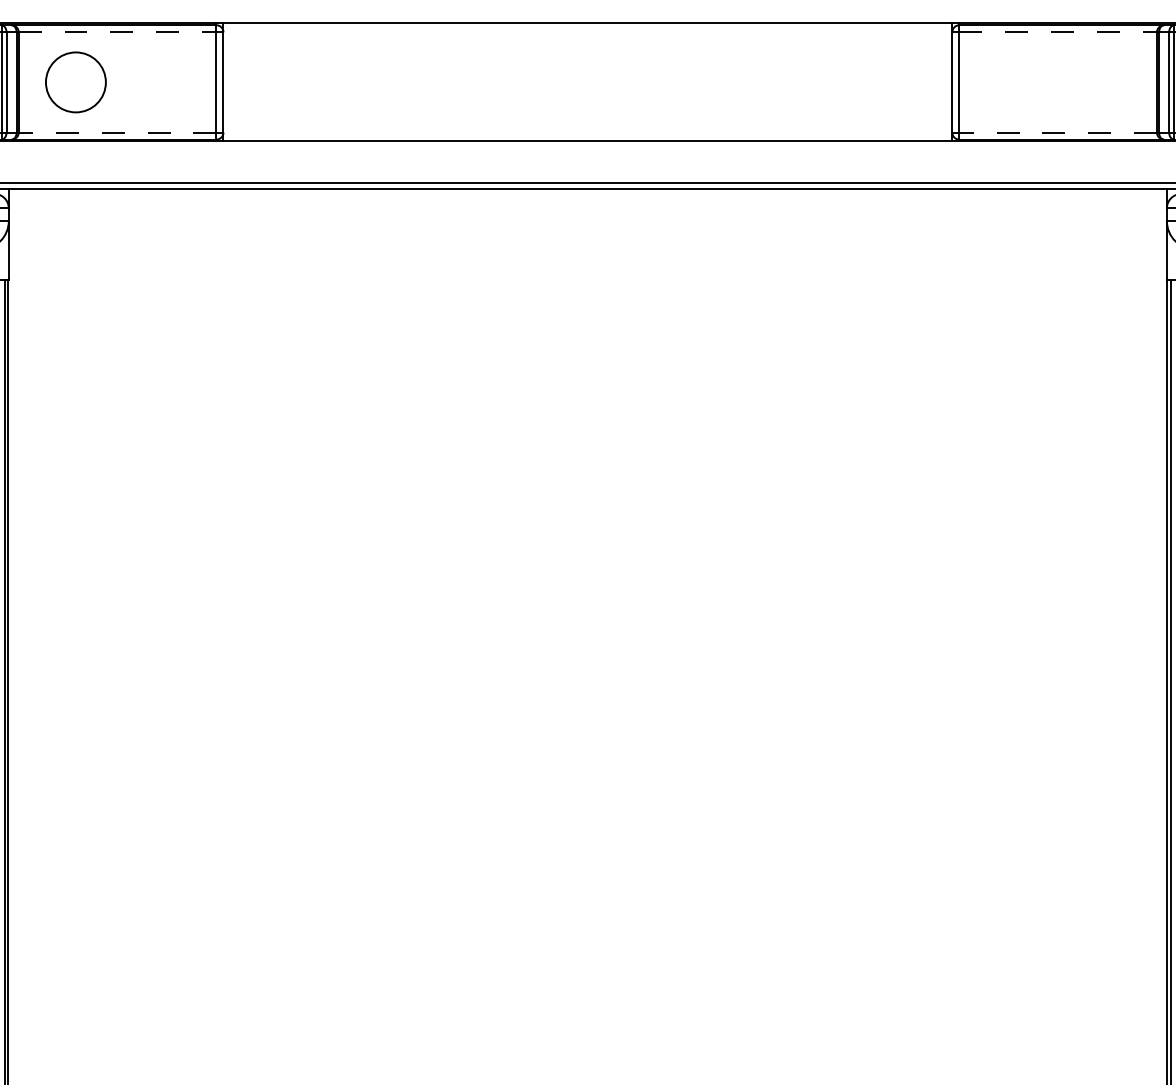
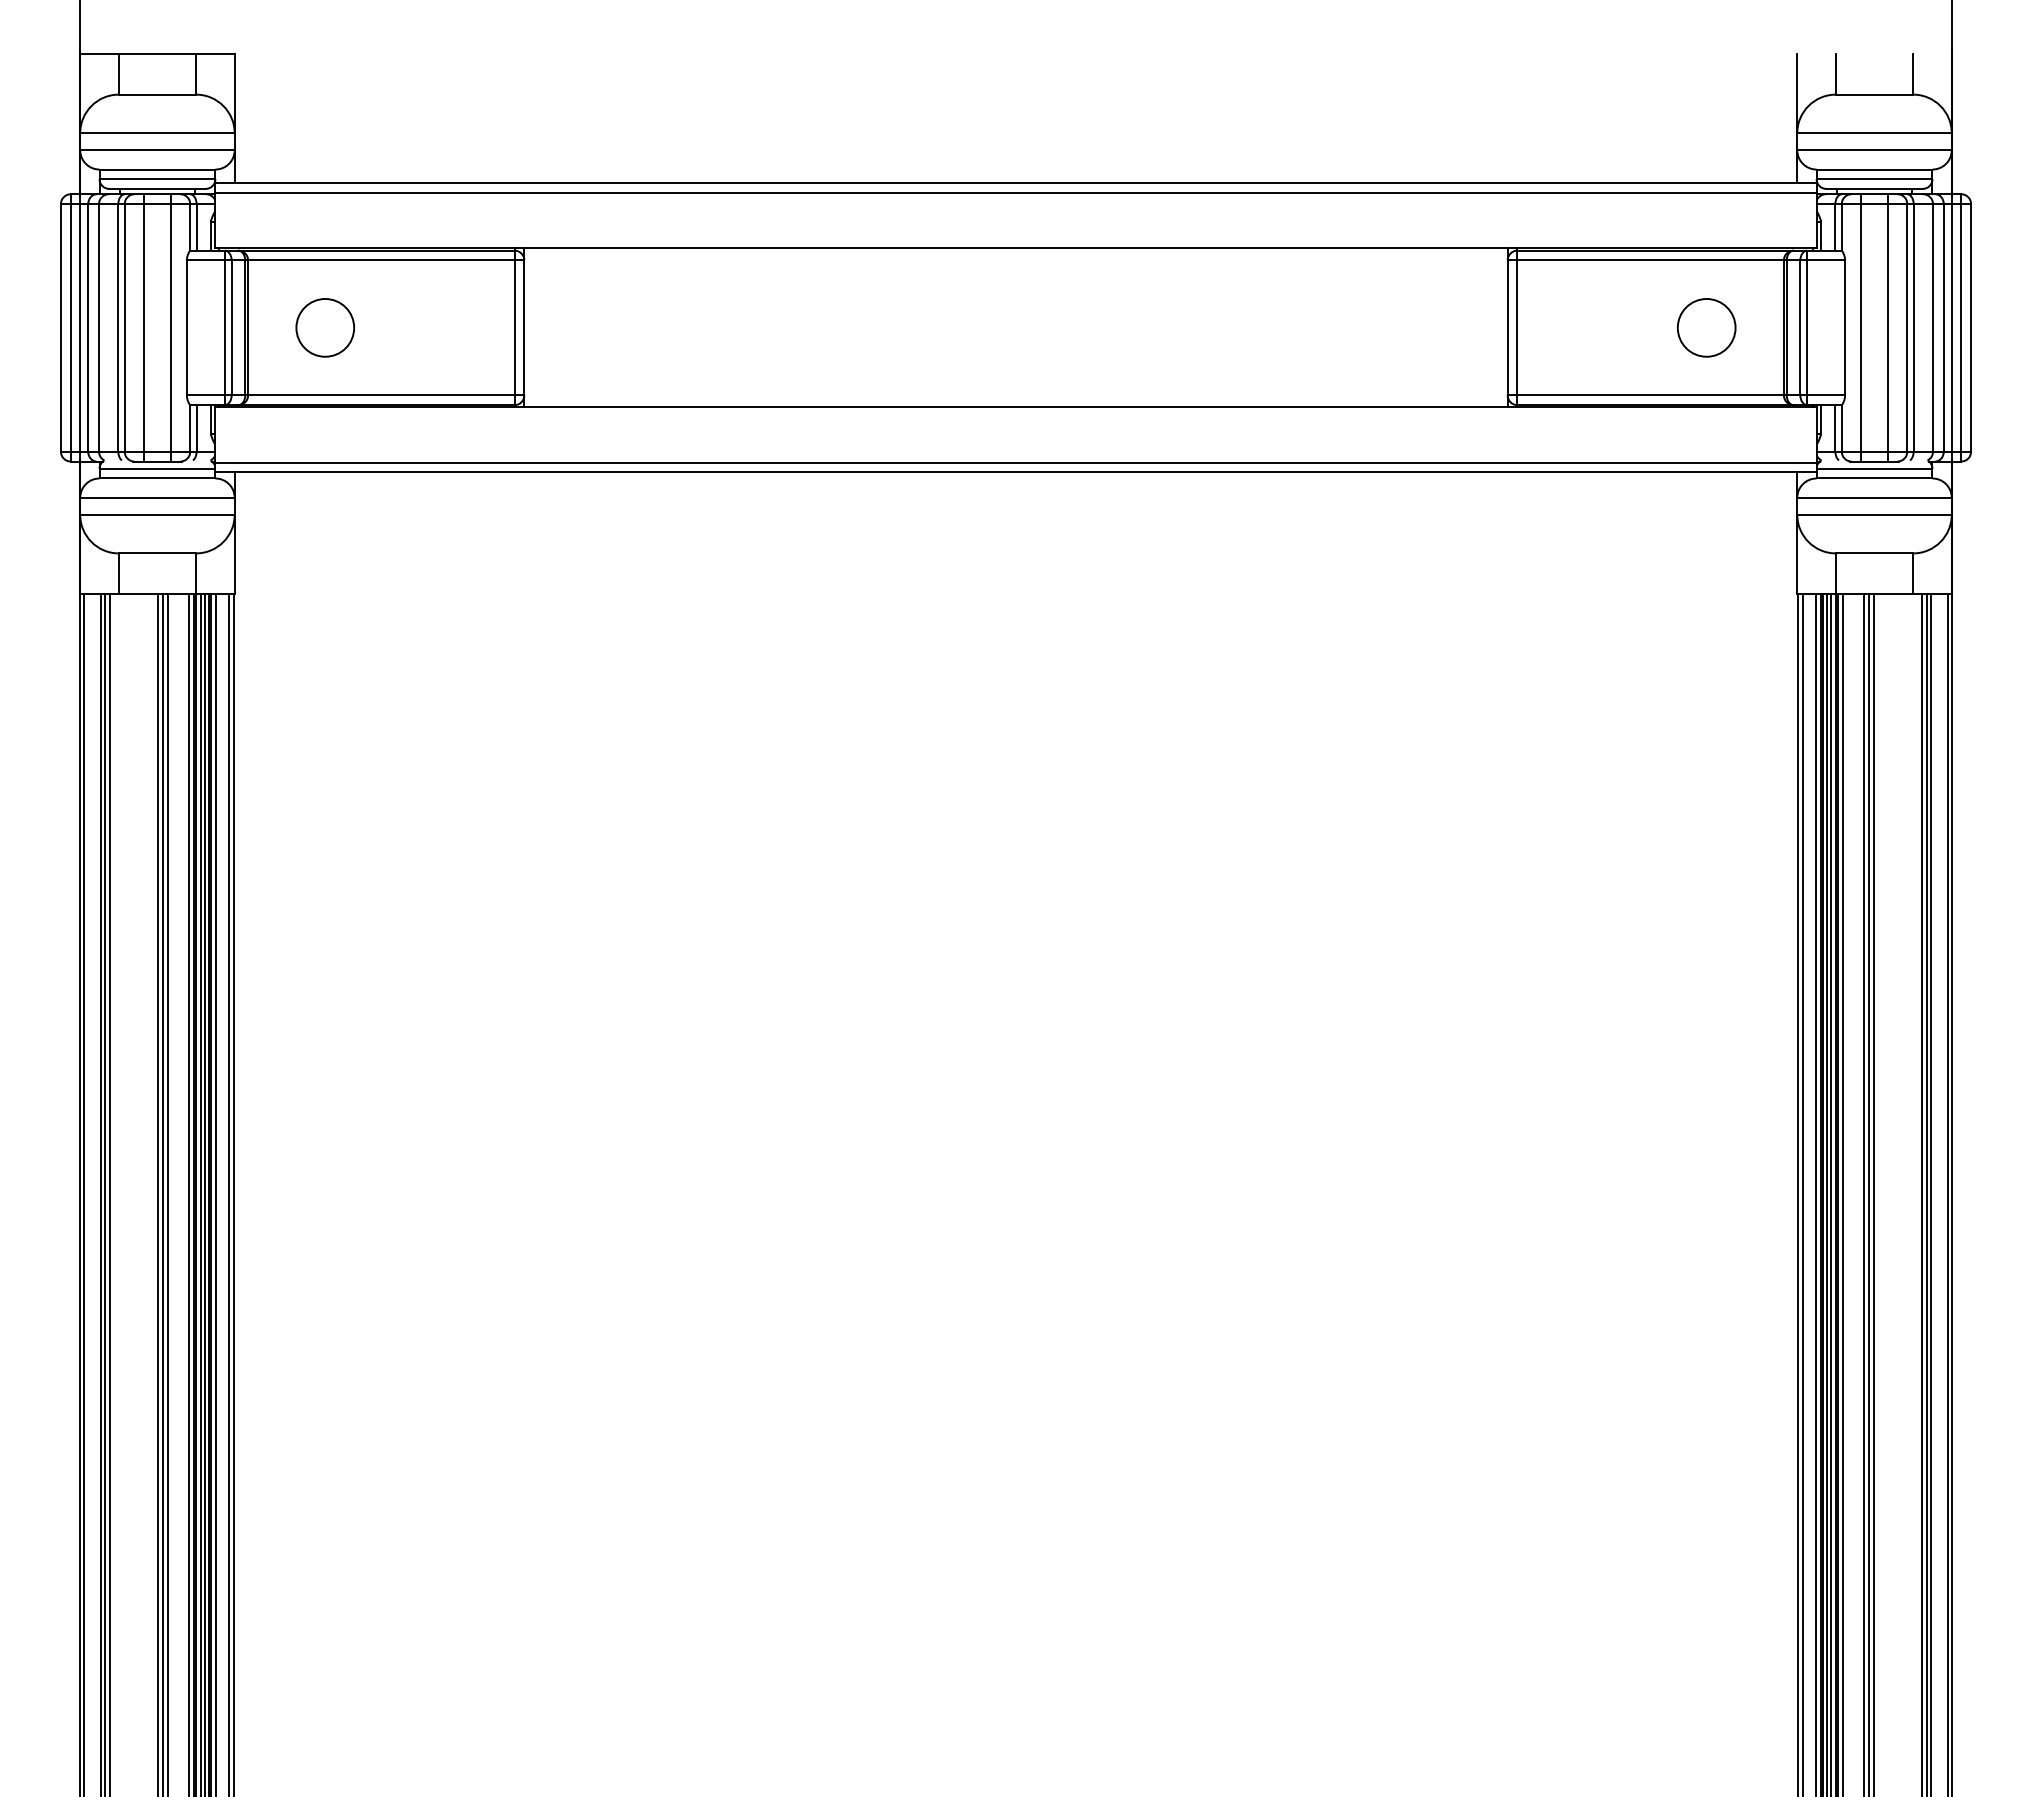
line: (117, 32) -> (381, 260), dashed -> solid
line: (1058, 32) -> (1651, 260), dashed -> solid
circle: (76, 82) -> (325, 327), size x0.71
circle: (1099, 82) -> (1706, 327), added
line: (116, 132) -> (380, 395), dashed -> solid
line: (1058, 132) -> (1650, 395), dashed -> solid

